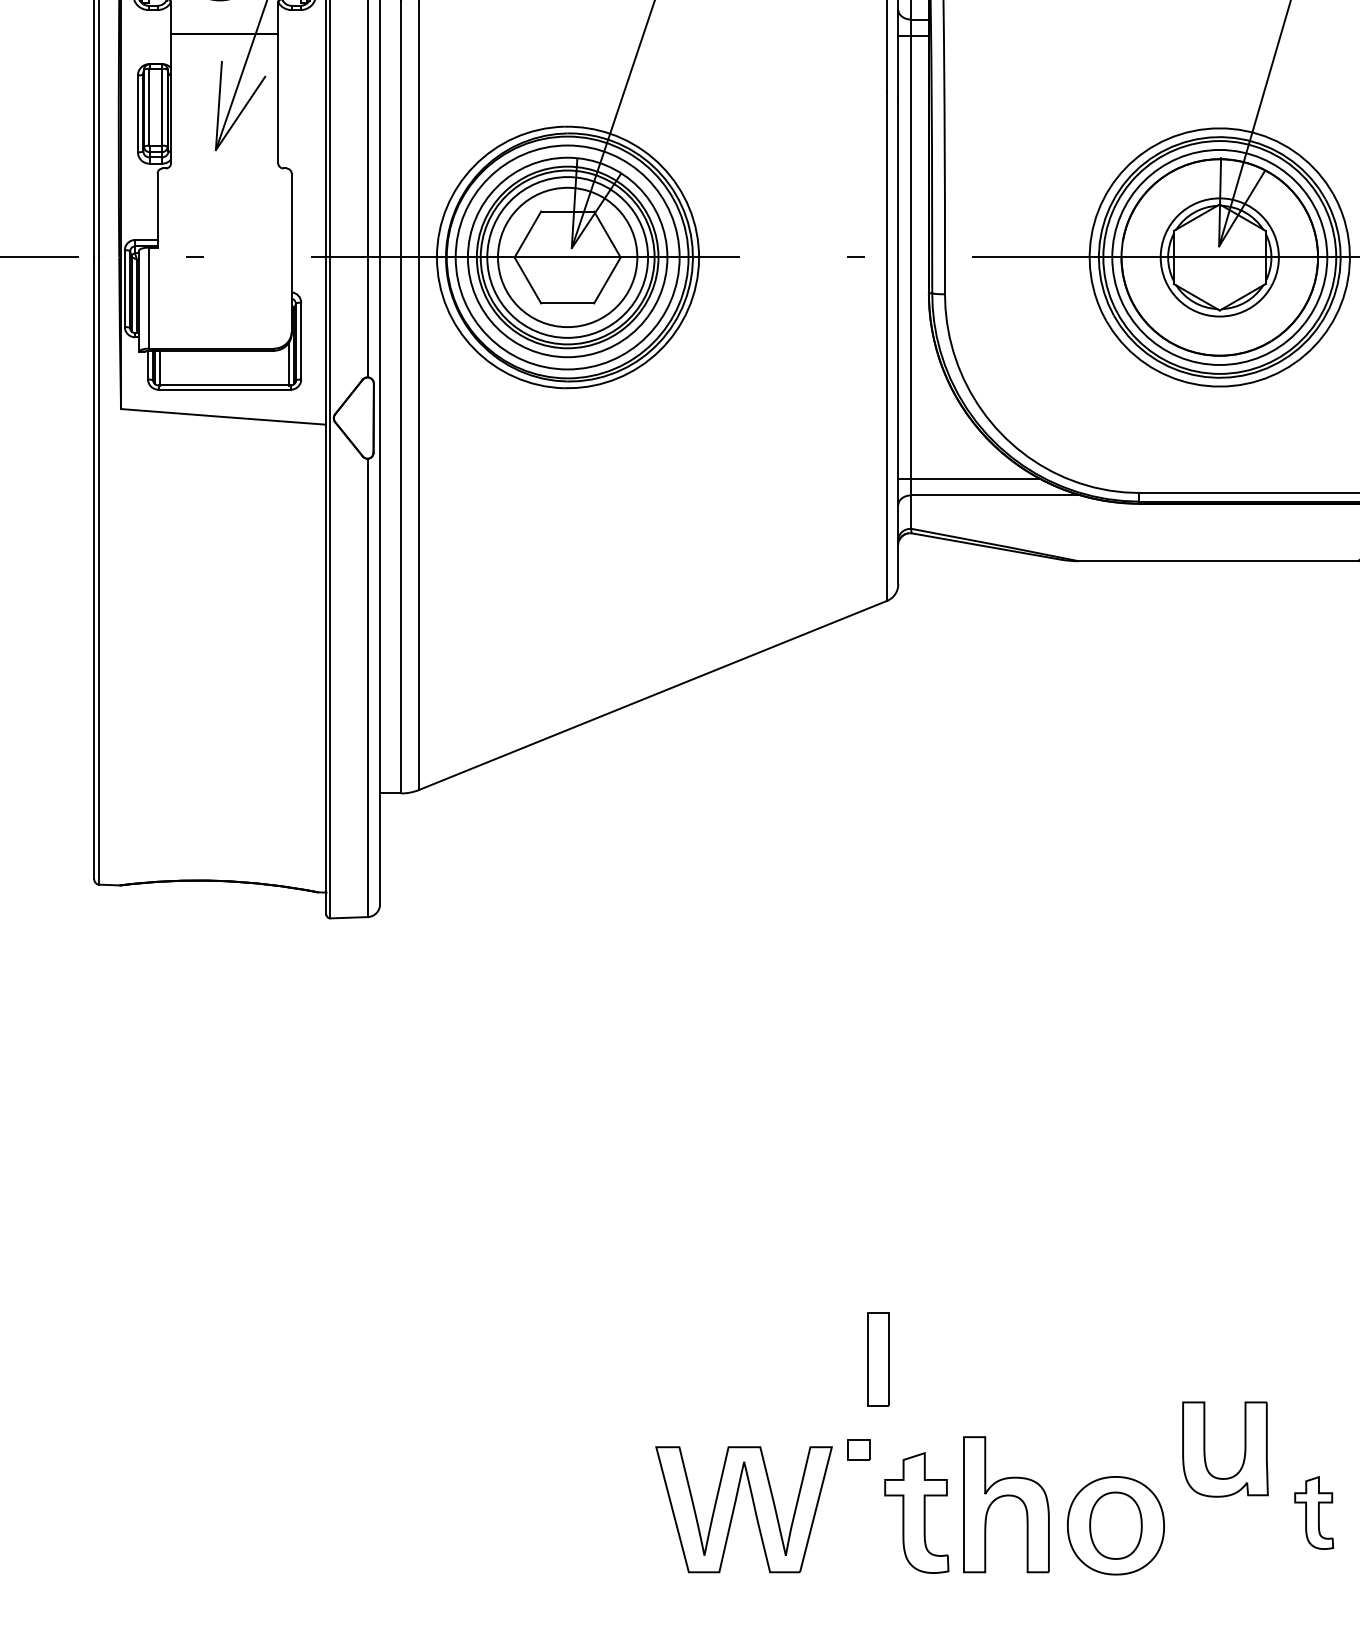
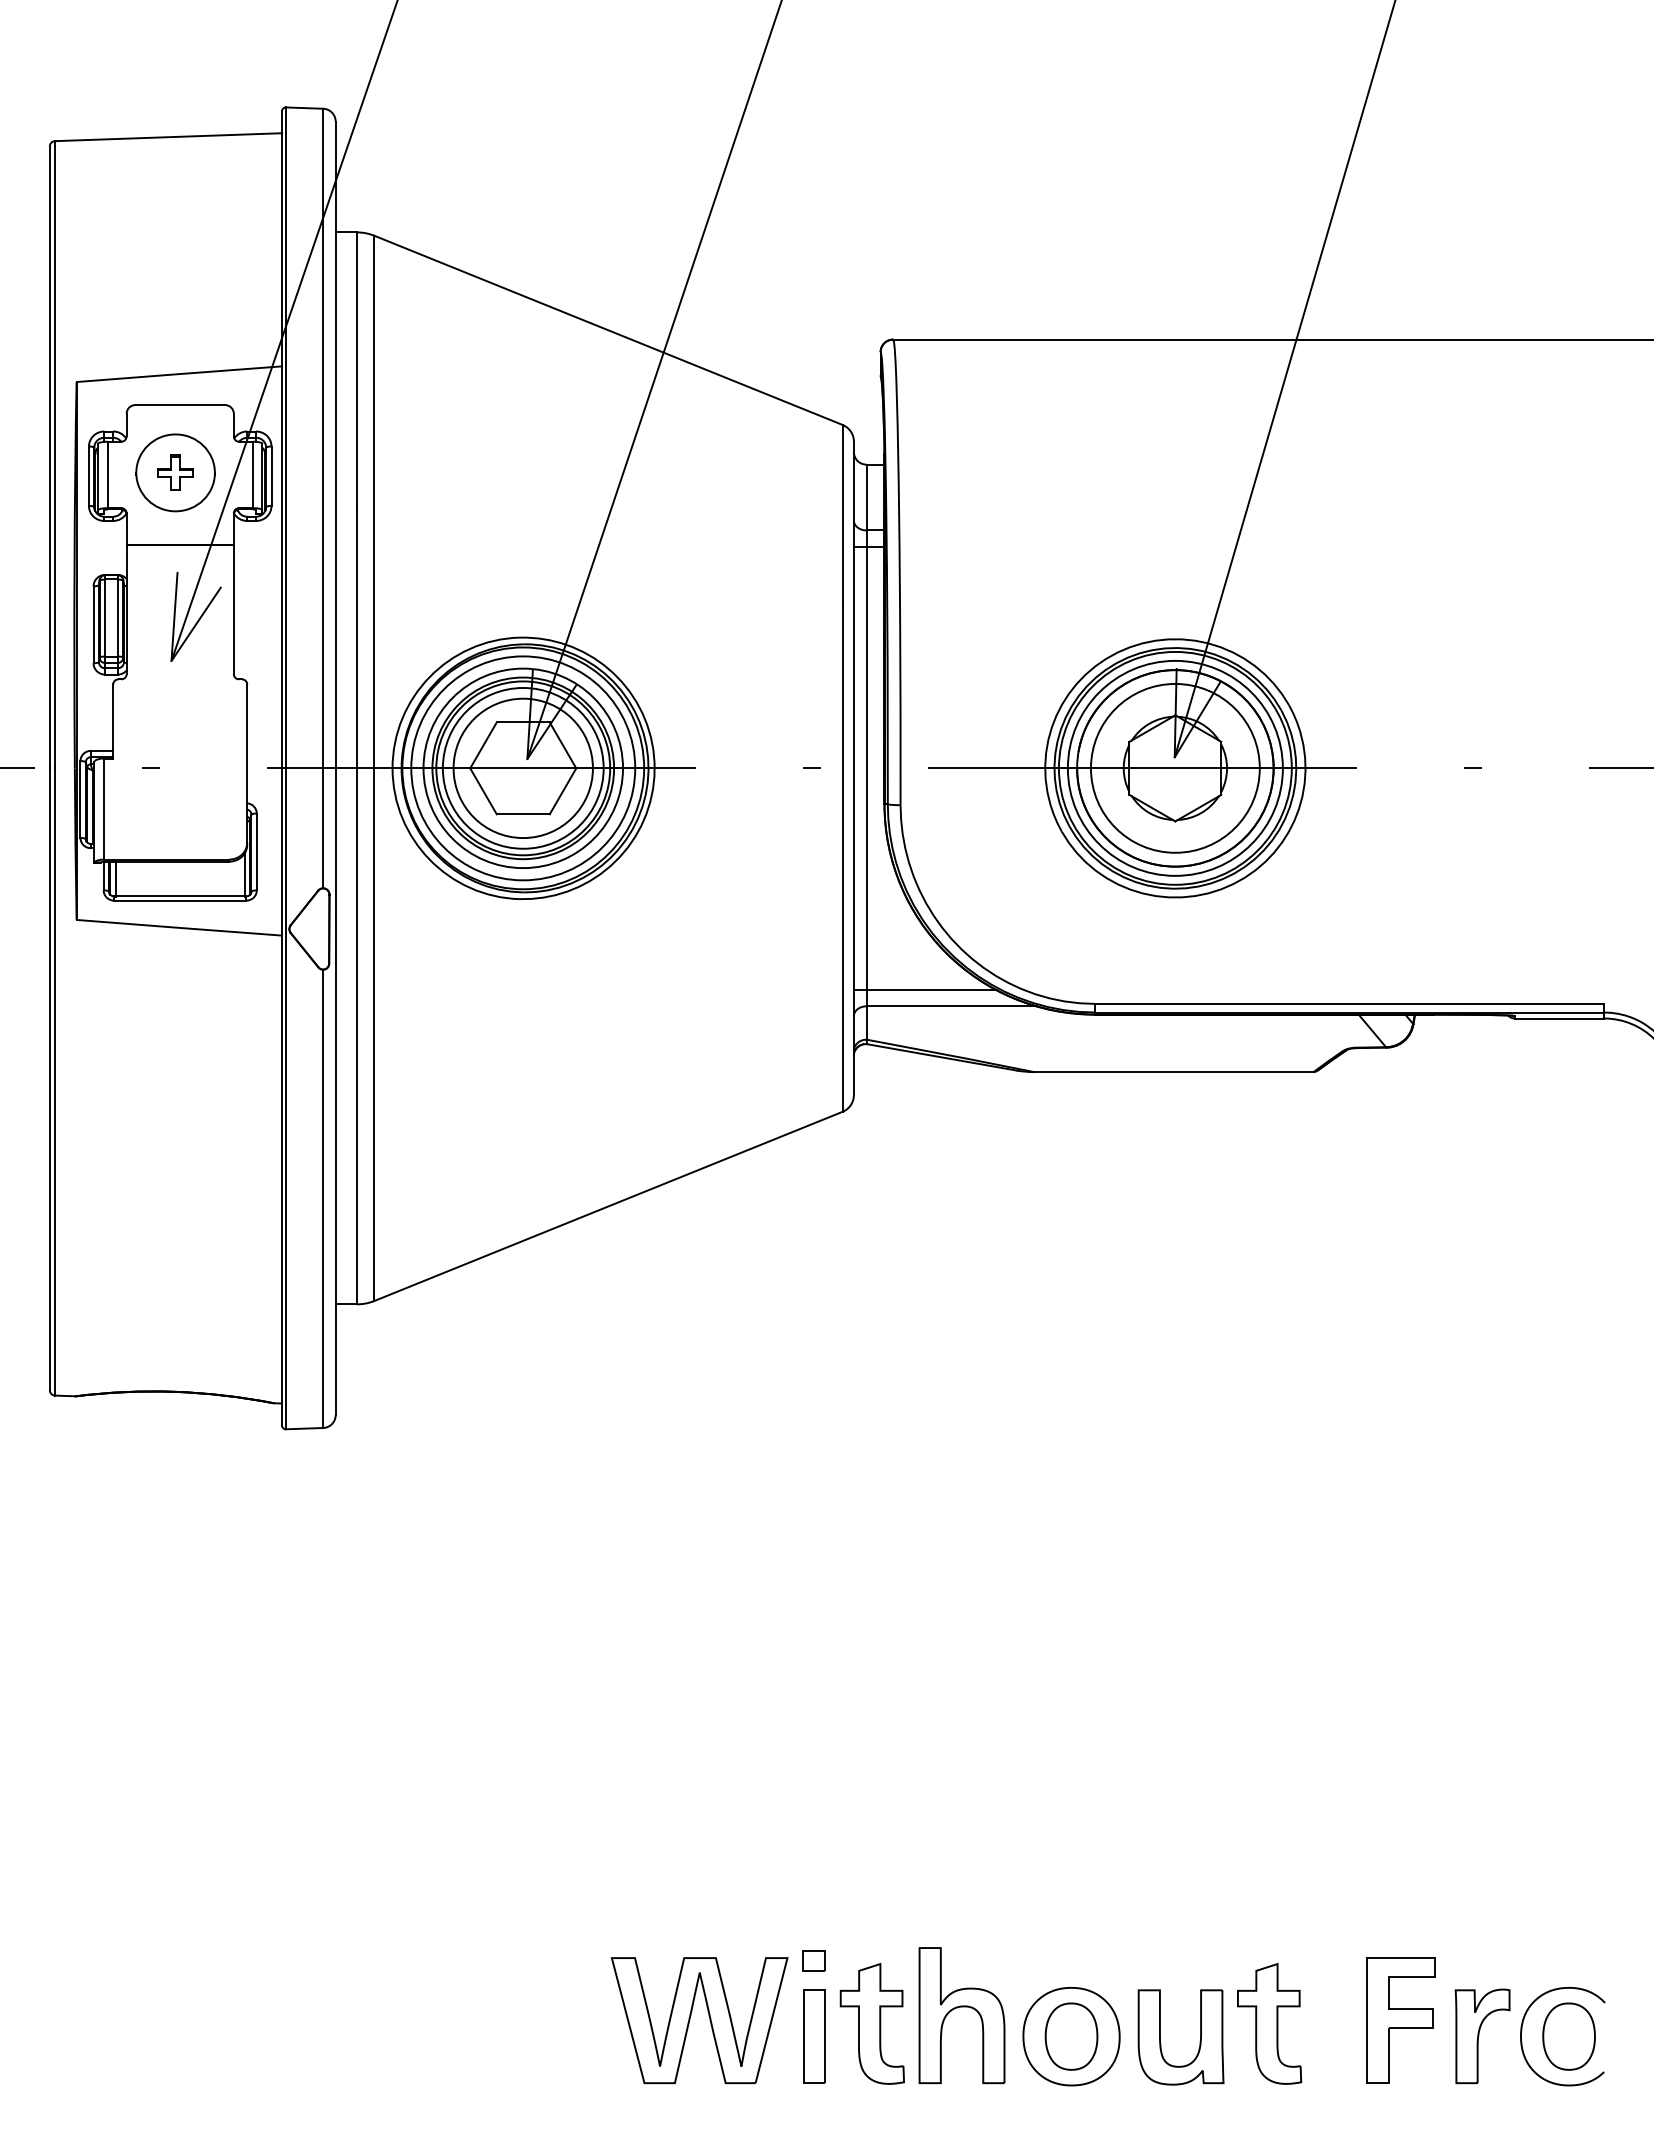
circle: (1218, 256) -> (1174, 767), size x1.43
part: (878, 1359) -> (814, 2036), moved
part: (1243, 1453) -> (1199, 2041), moved
part: (1313, 1512) -> (1269, 2023), size x1.67

